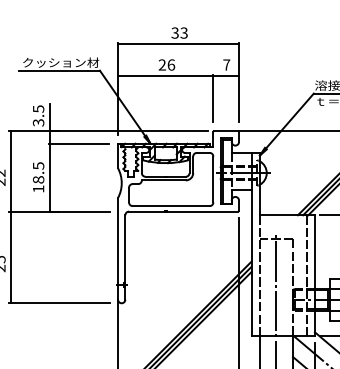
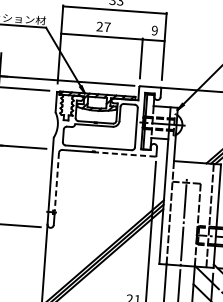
text: (171, 64) -> (107, 26), 26 -> 27
text: (226, 64) -> (154, 30), 7 -> 9
line: (202, 211) -> (125, 154), solid -> dashed
line: (125, 249) -> (56, 182), solid -> dashed

